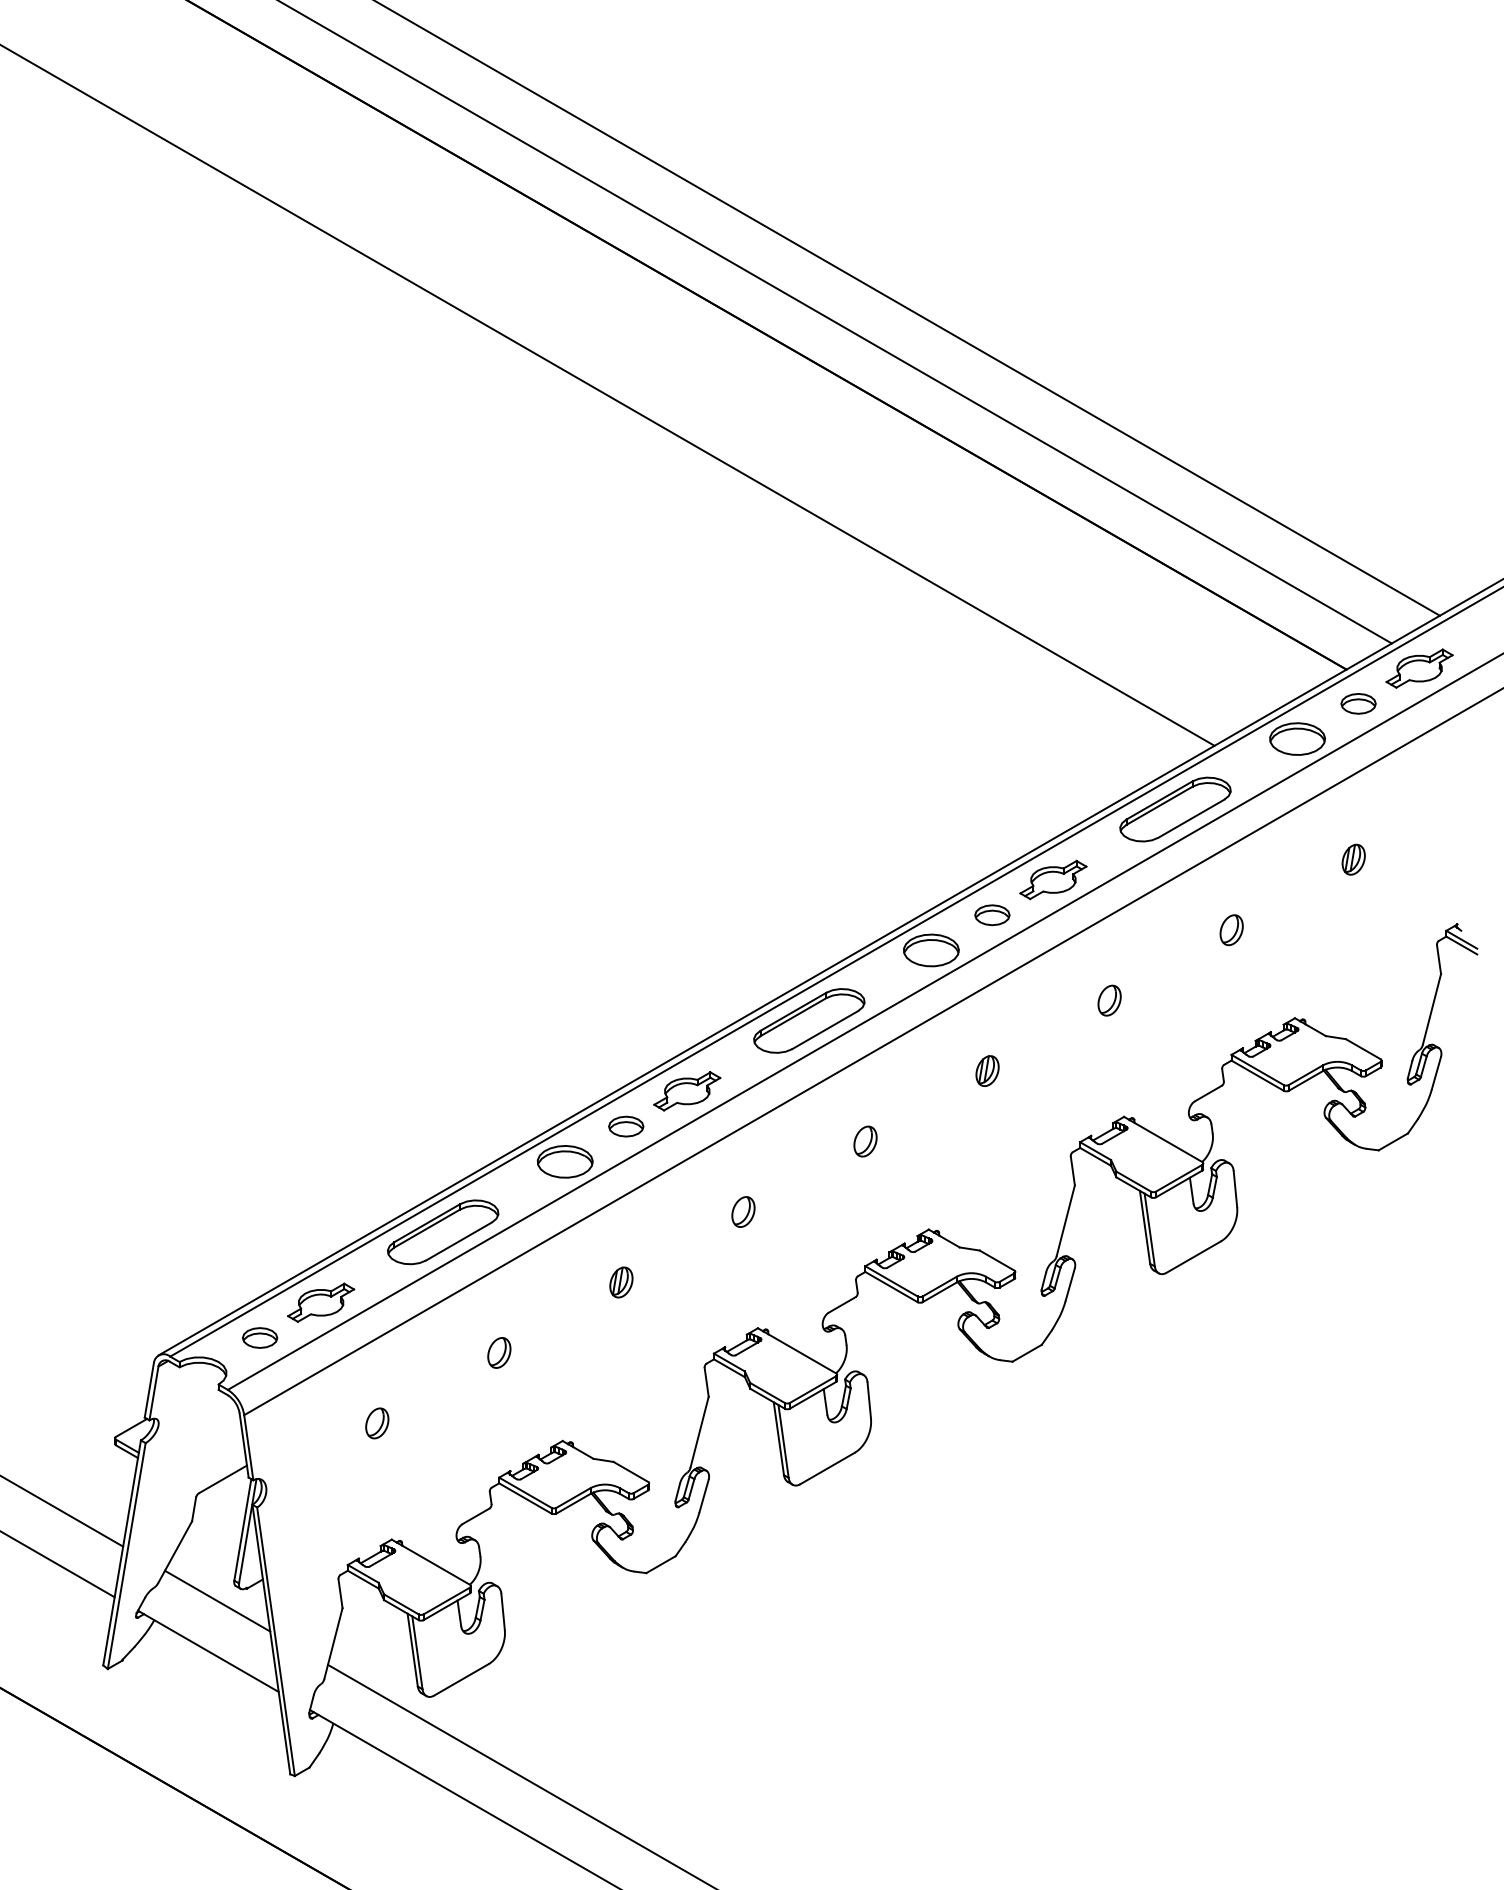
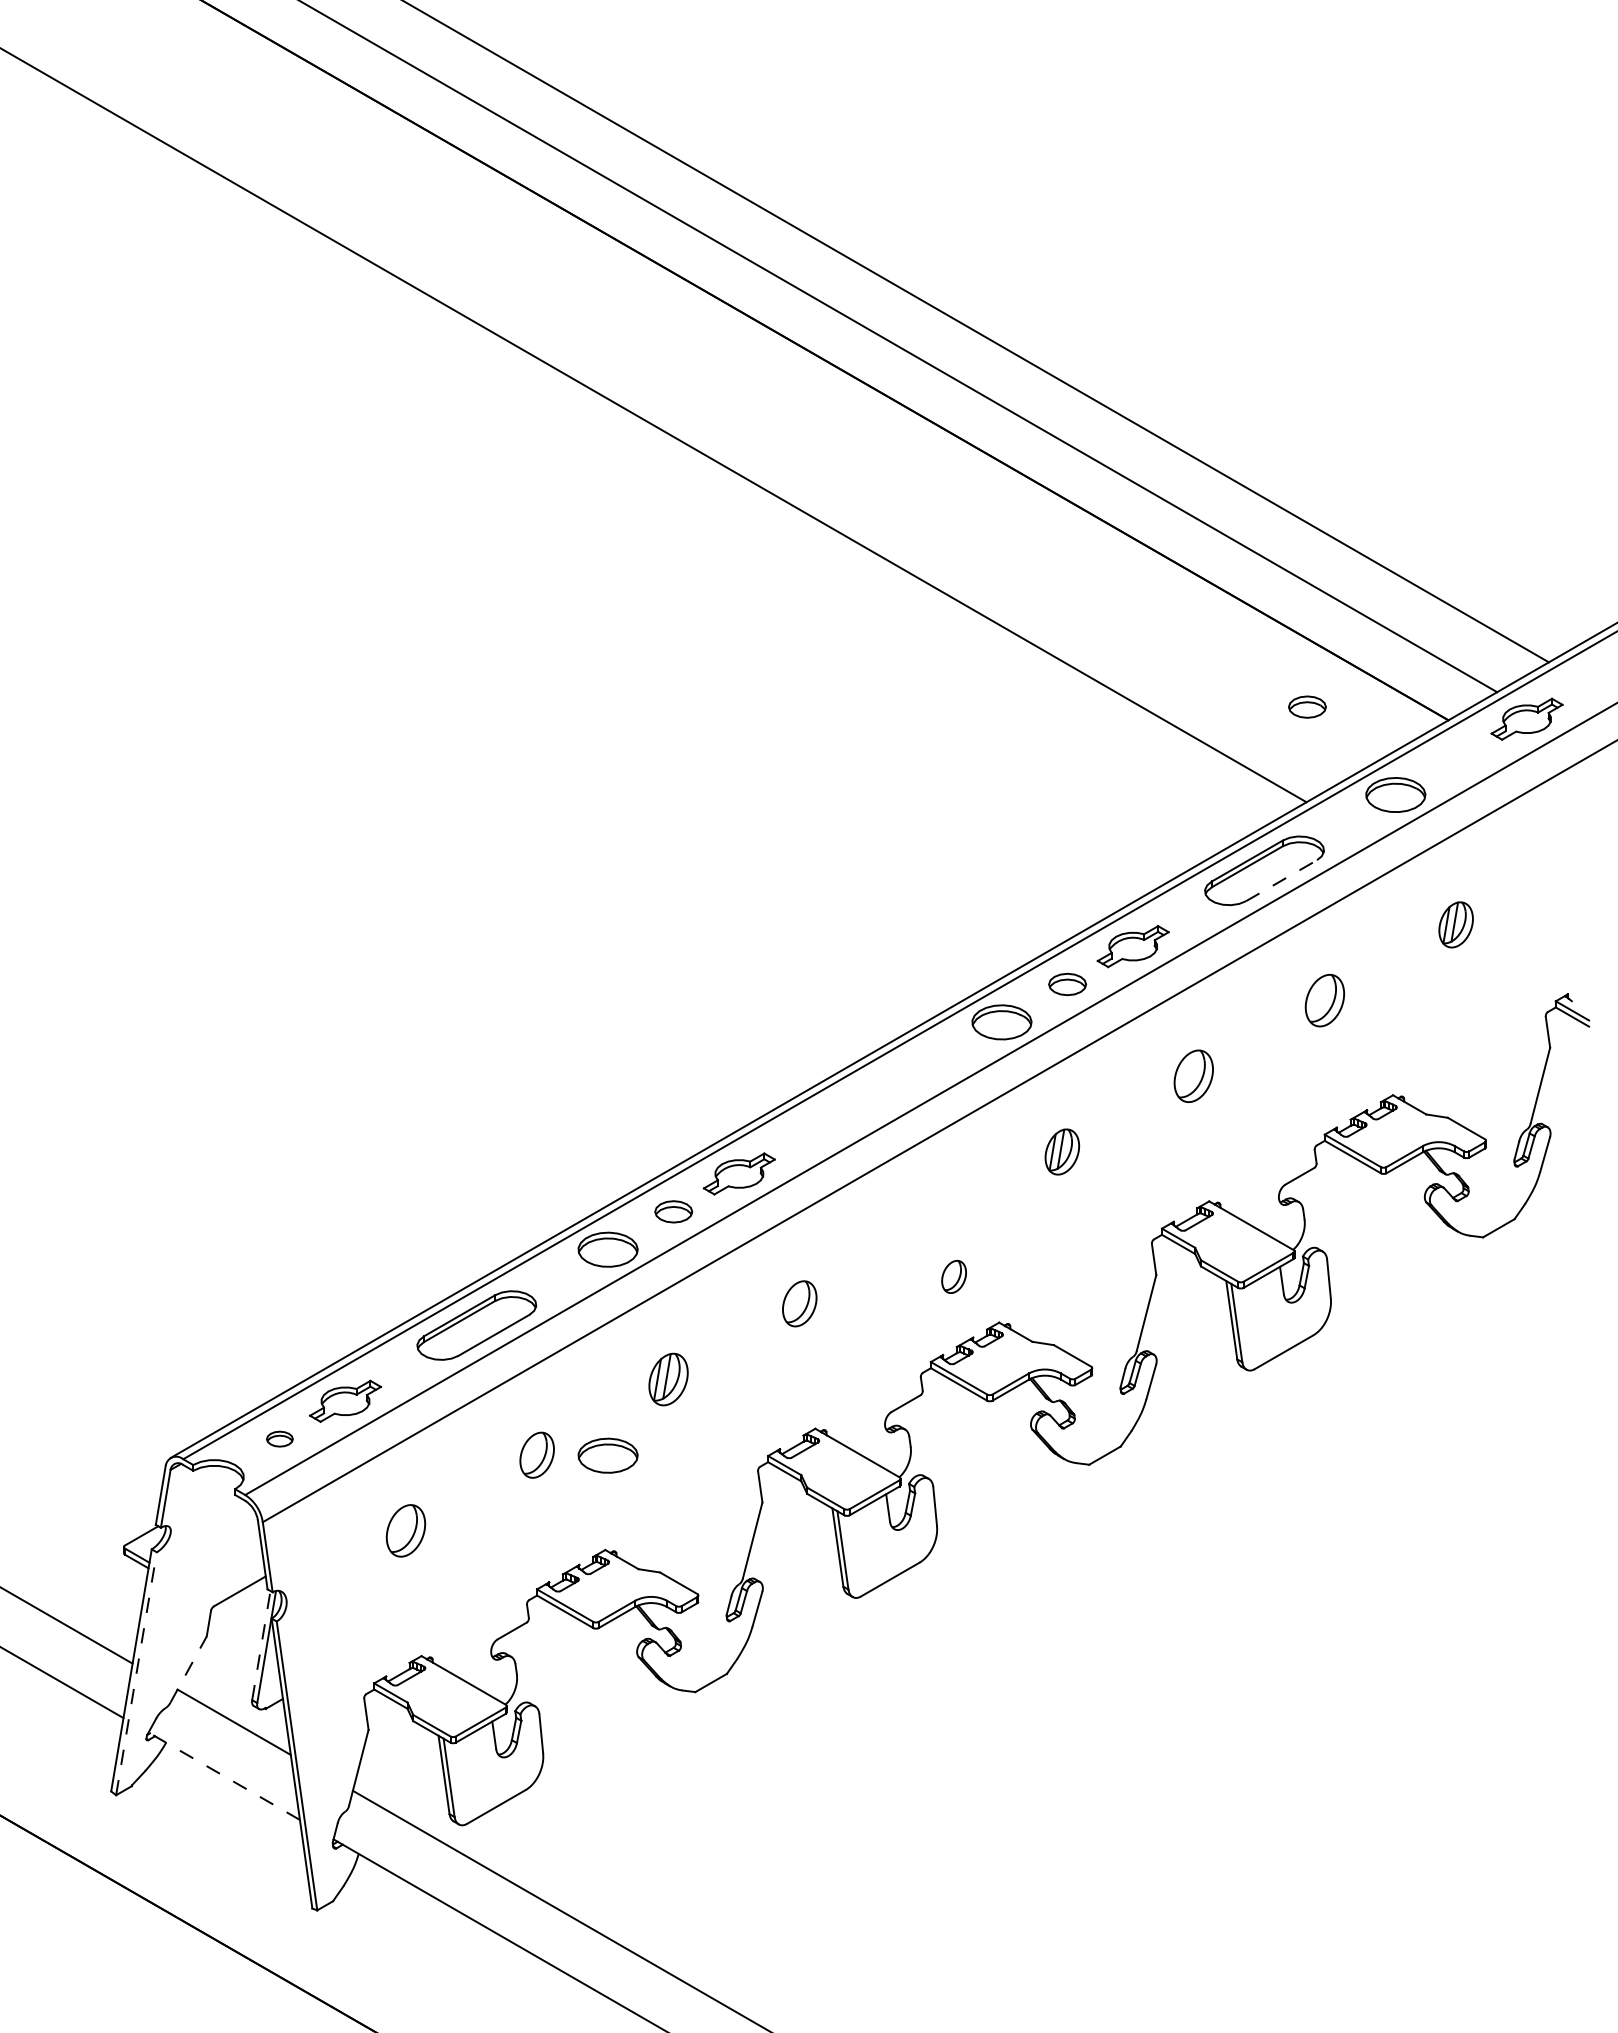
part: (1358, 703) -> (1307, 706), moved
line: (1191, 818) -> (1281, 880), solid -> dashed
part: (1353, 859) -> (1456, 924), size x1.4
part: (1231, 930) -> (1324, 1000), size x1.6
part: (1109, 1000) -> (1193, 1076), size x1.6
part: (809, 1021) -> (870, 1098), removed
part: (987, 1071) -> (1062, 1152), size x1.4
part: (864, 1141) -> (953, 1276), moved
part: (743, 1211) -> (799, 1303), size x1.4
part: (621, 1282) -> (668, 1379), size x1.6
part: (259, 1337) -> (279, 1438), size x0.7
part: (499, 1353) -> (537, 1455), size x1.4
part: (564, 1353) -> (607, 1455), added
part: (376, 1423) -> (405, 1531), size x1.6
line: (242, 1529) -> (261, 1645), solid -> dashed
line: (175, 1552) -> (188, 1669), solid -> dashed
line: (126, 1555) -> (136, 1673), solid -> dashed
line: (207, 1651) -> (223, 1776), solid -> dashed

